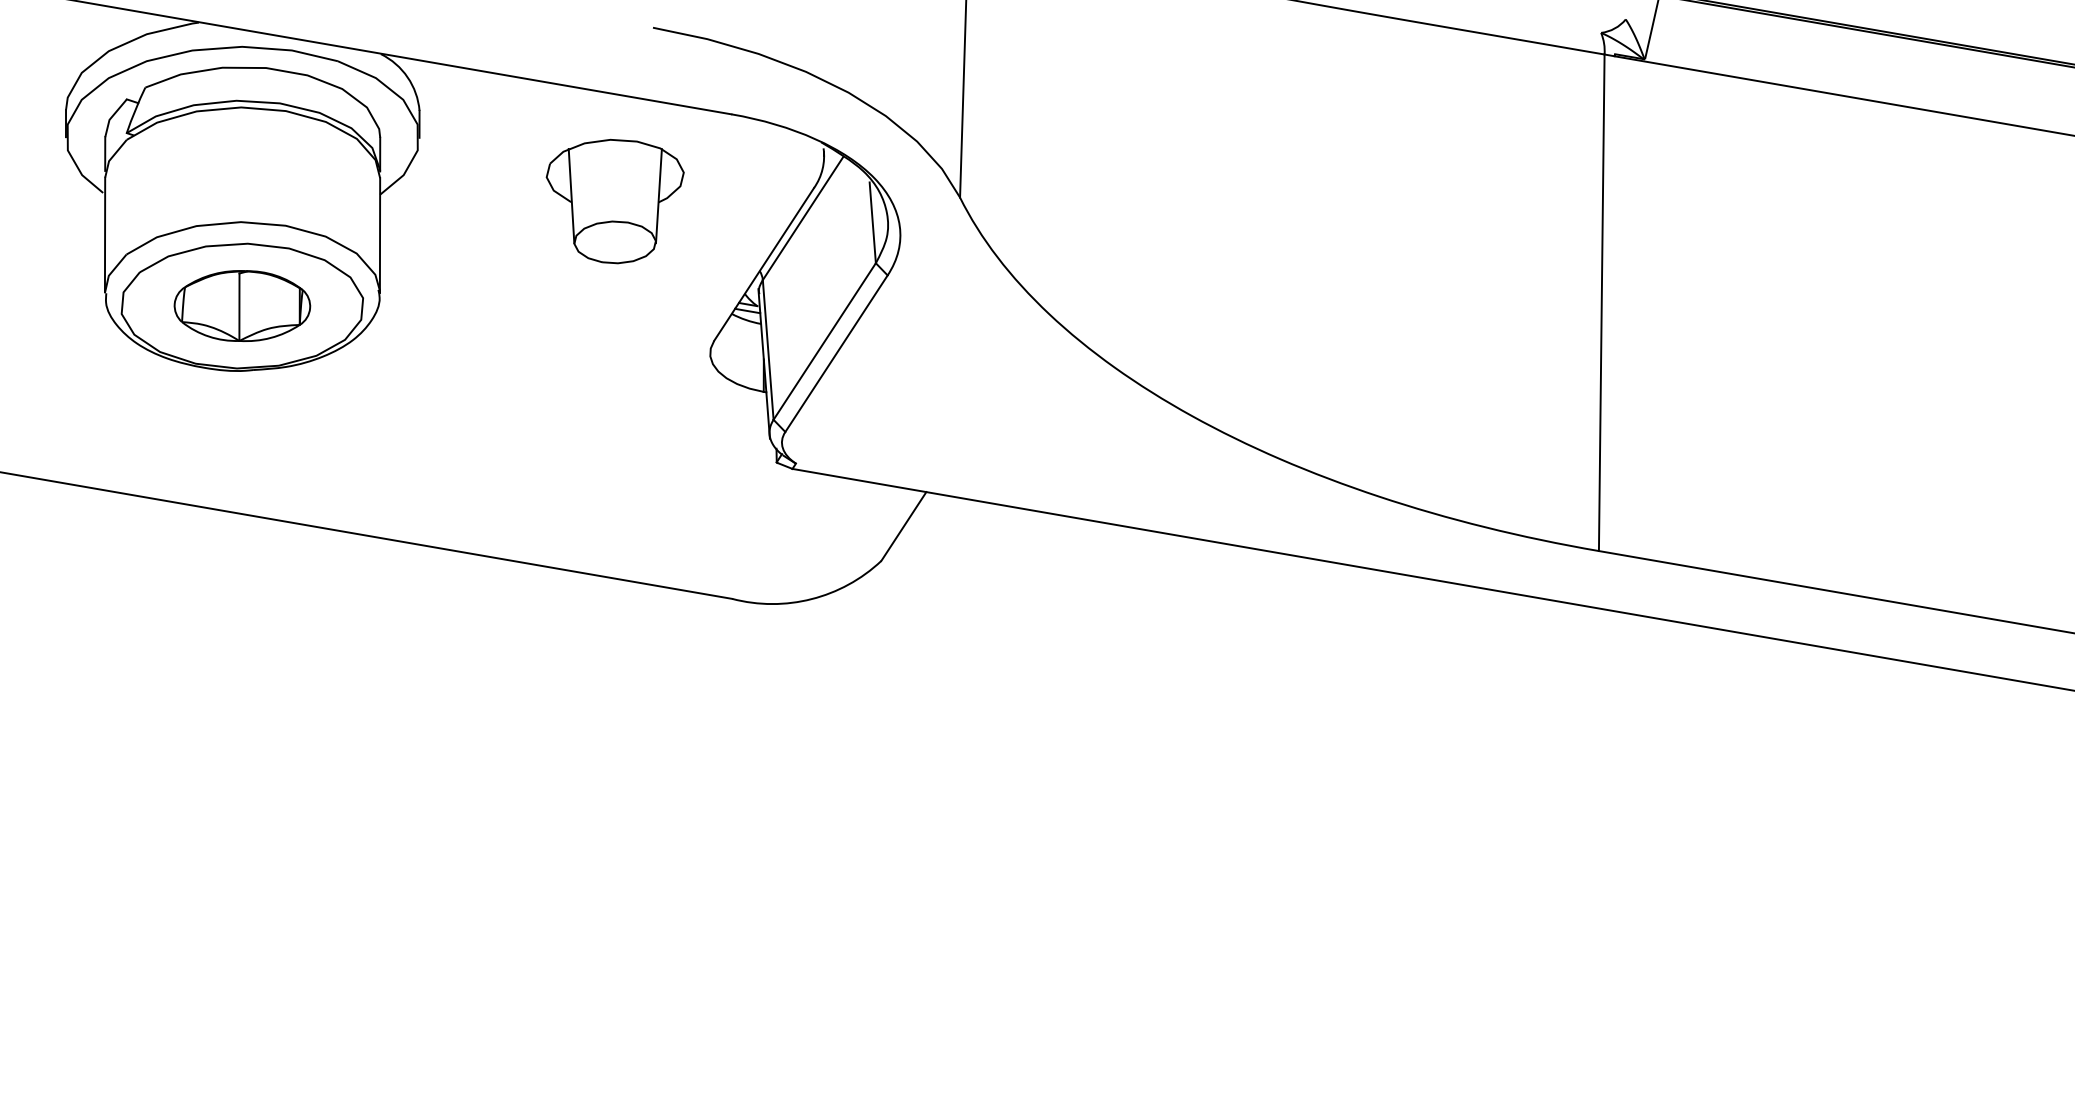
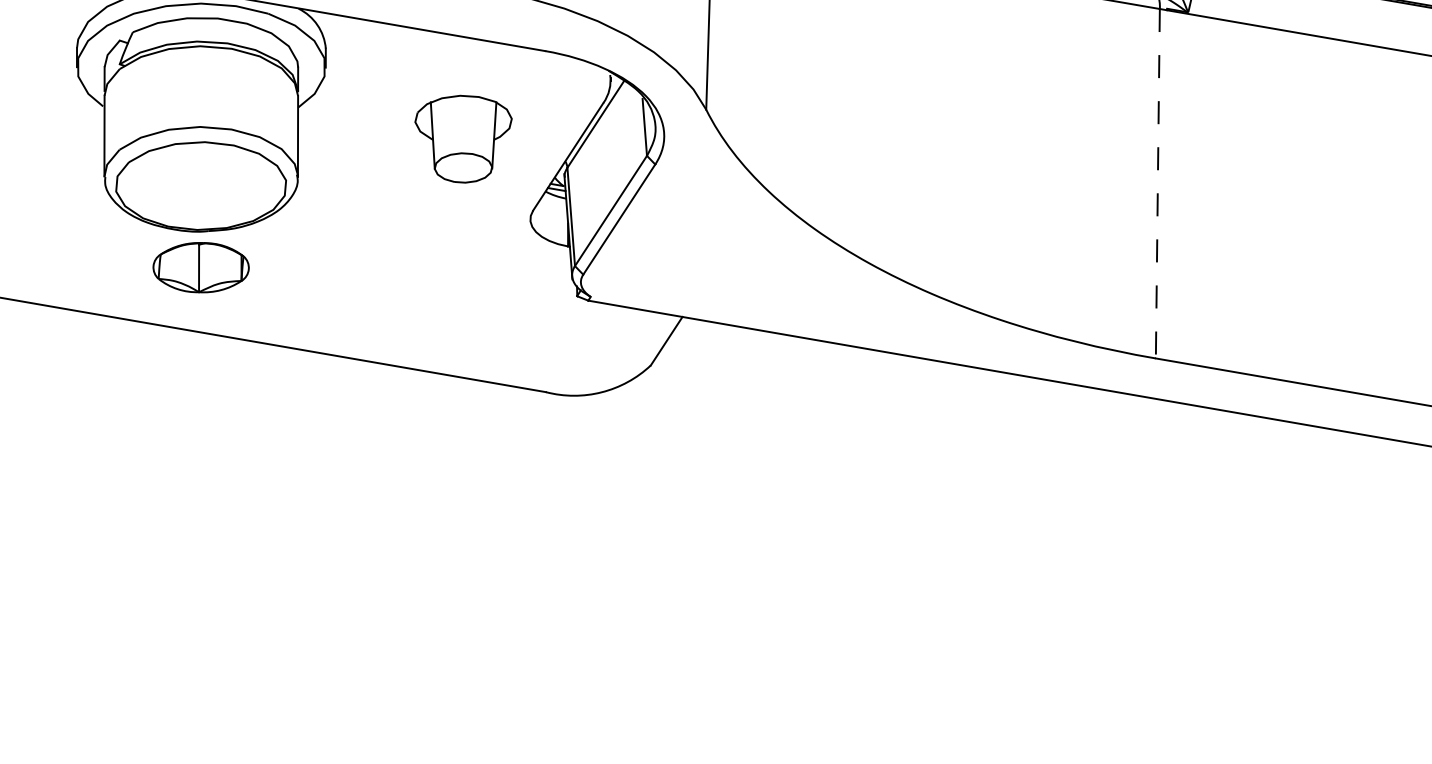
part: (614, 201) -> (463, 139), moved
line: (1601, 303) -> (1157, 184), solid -> dashed
part: (242, 305) -> (201, 267), moved

